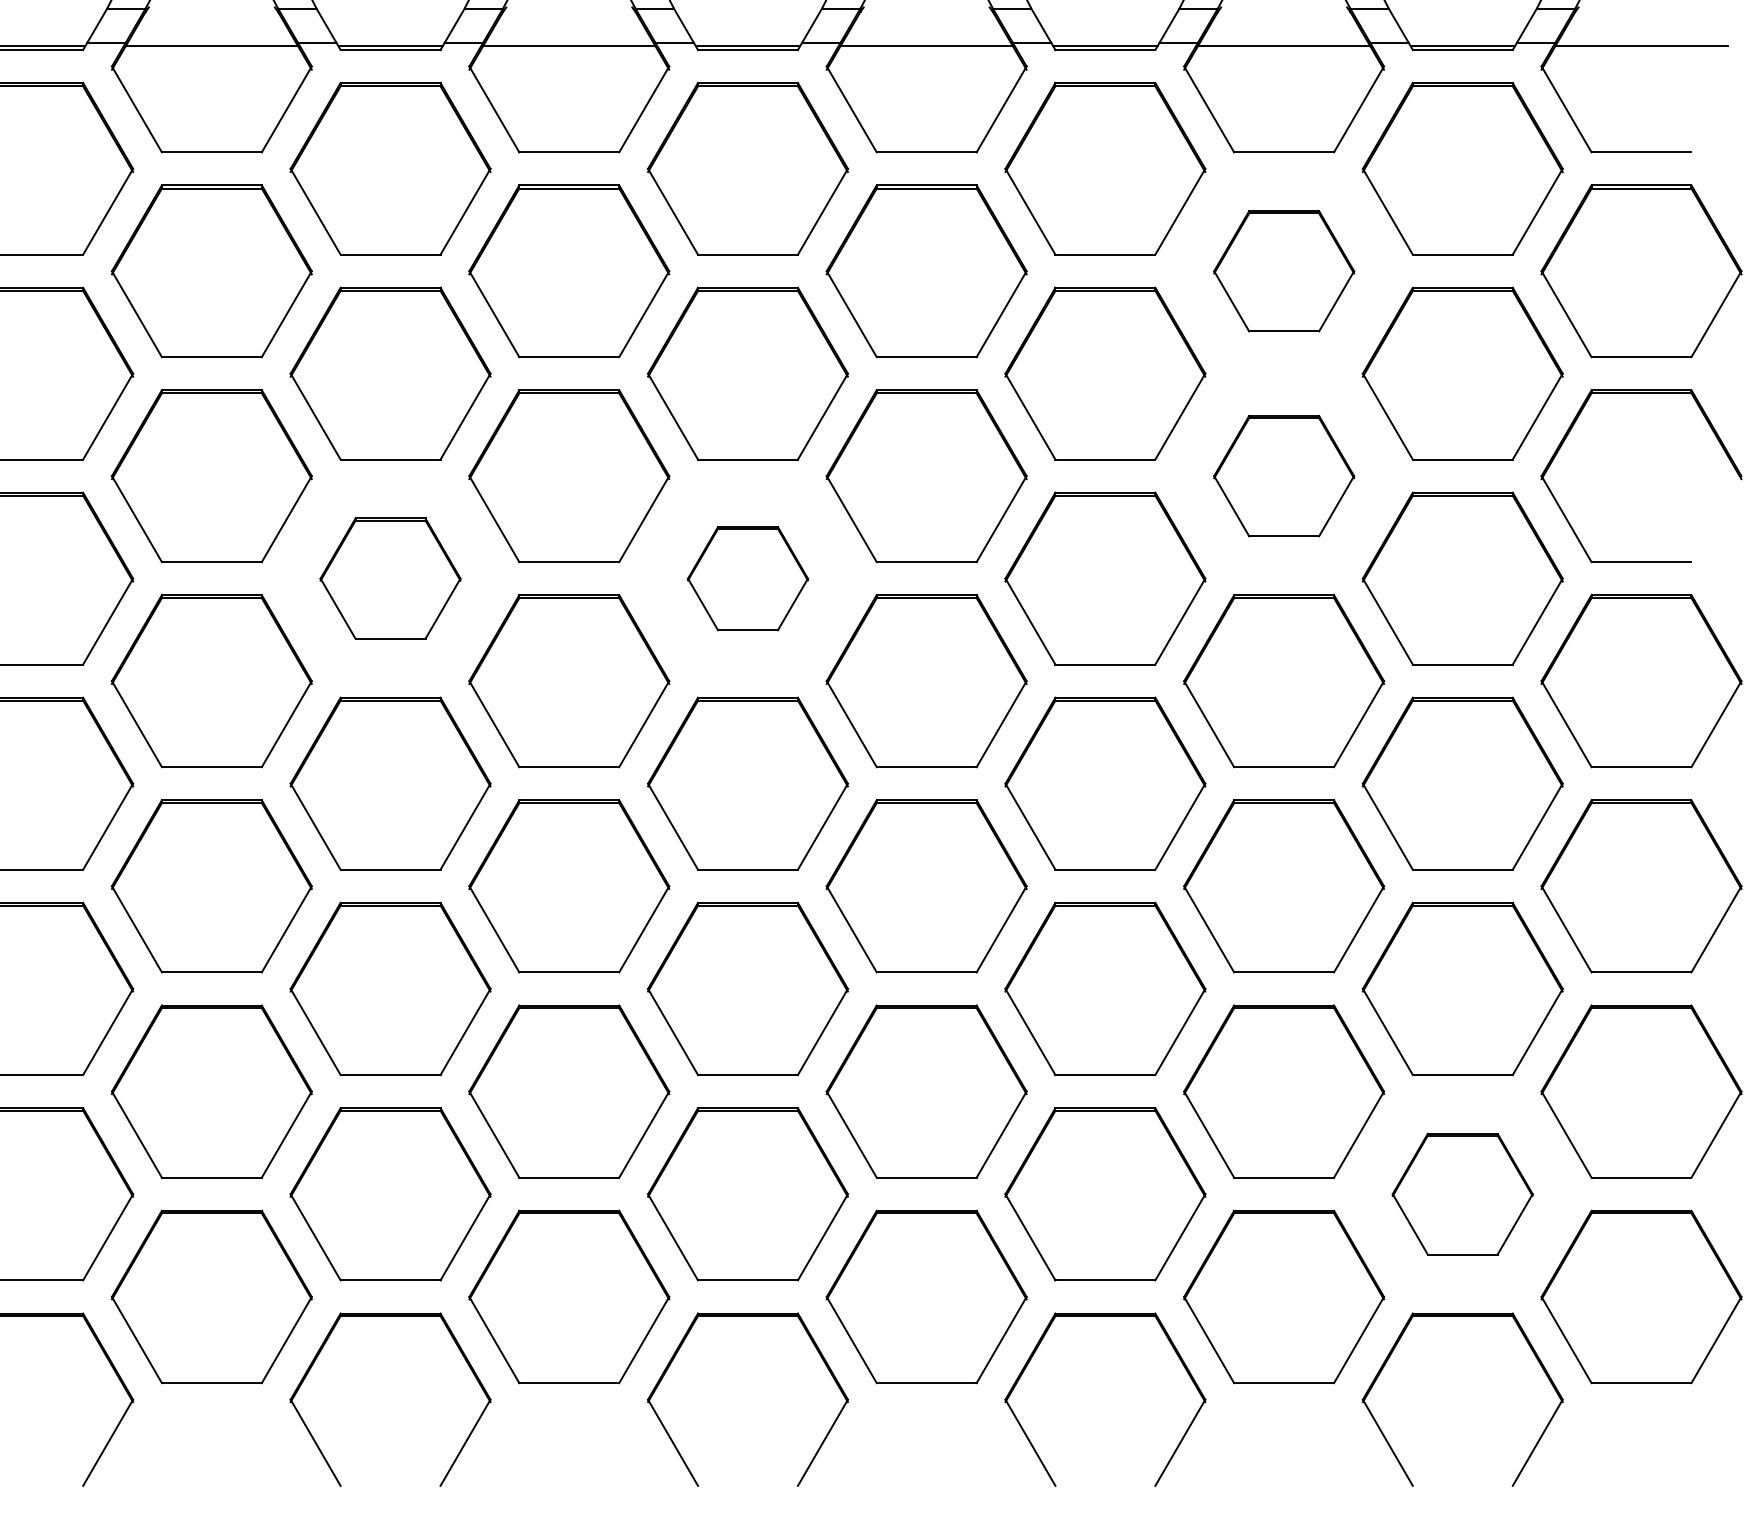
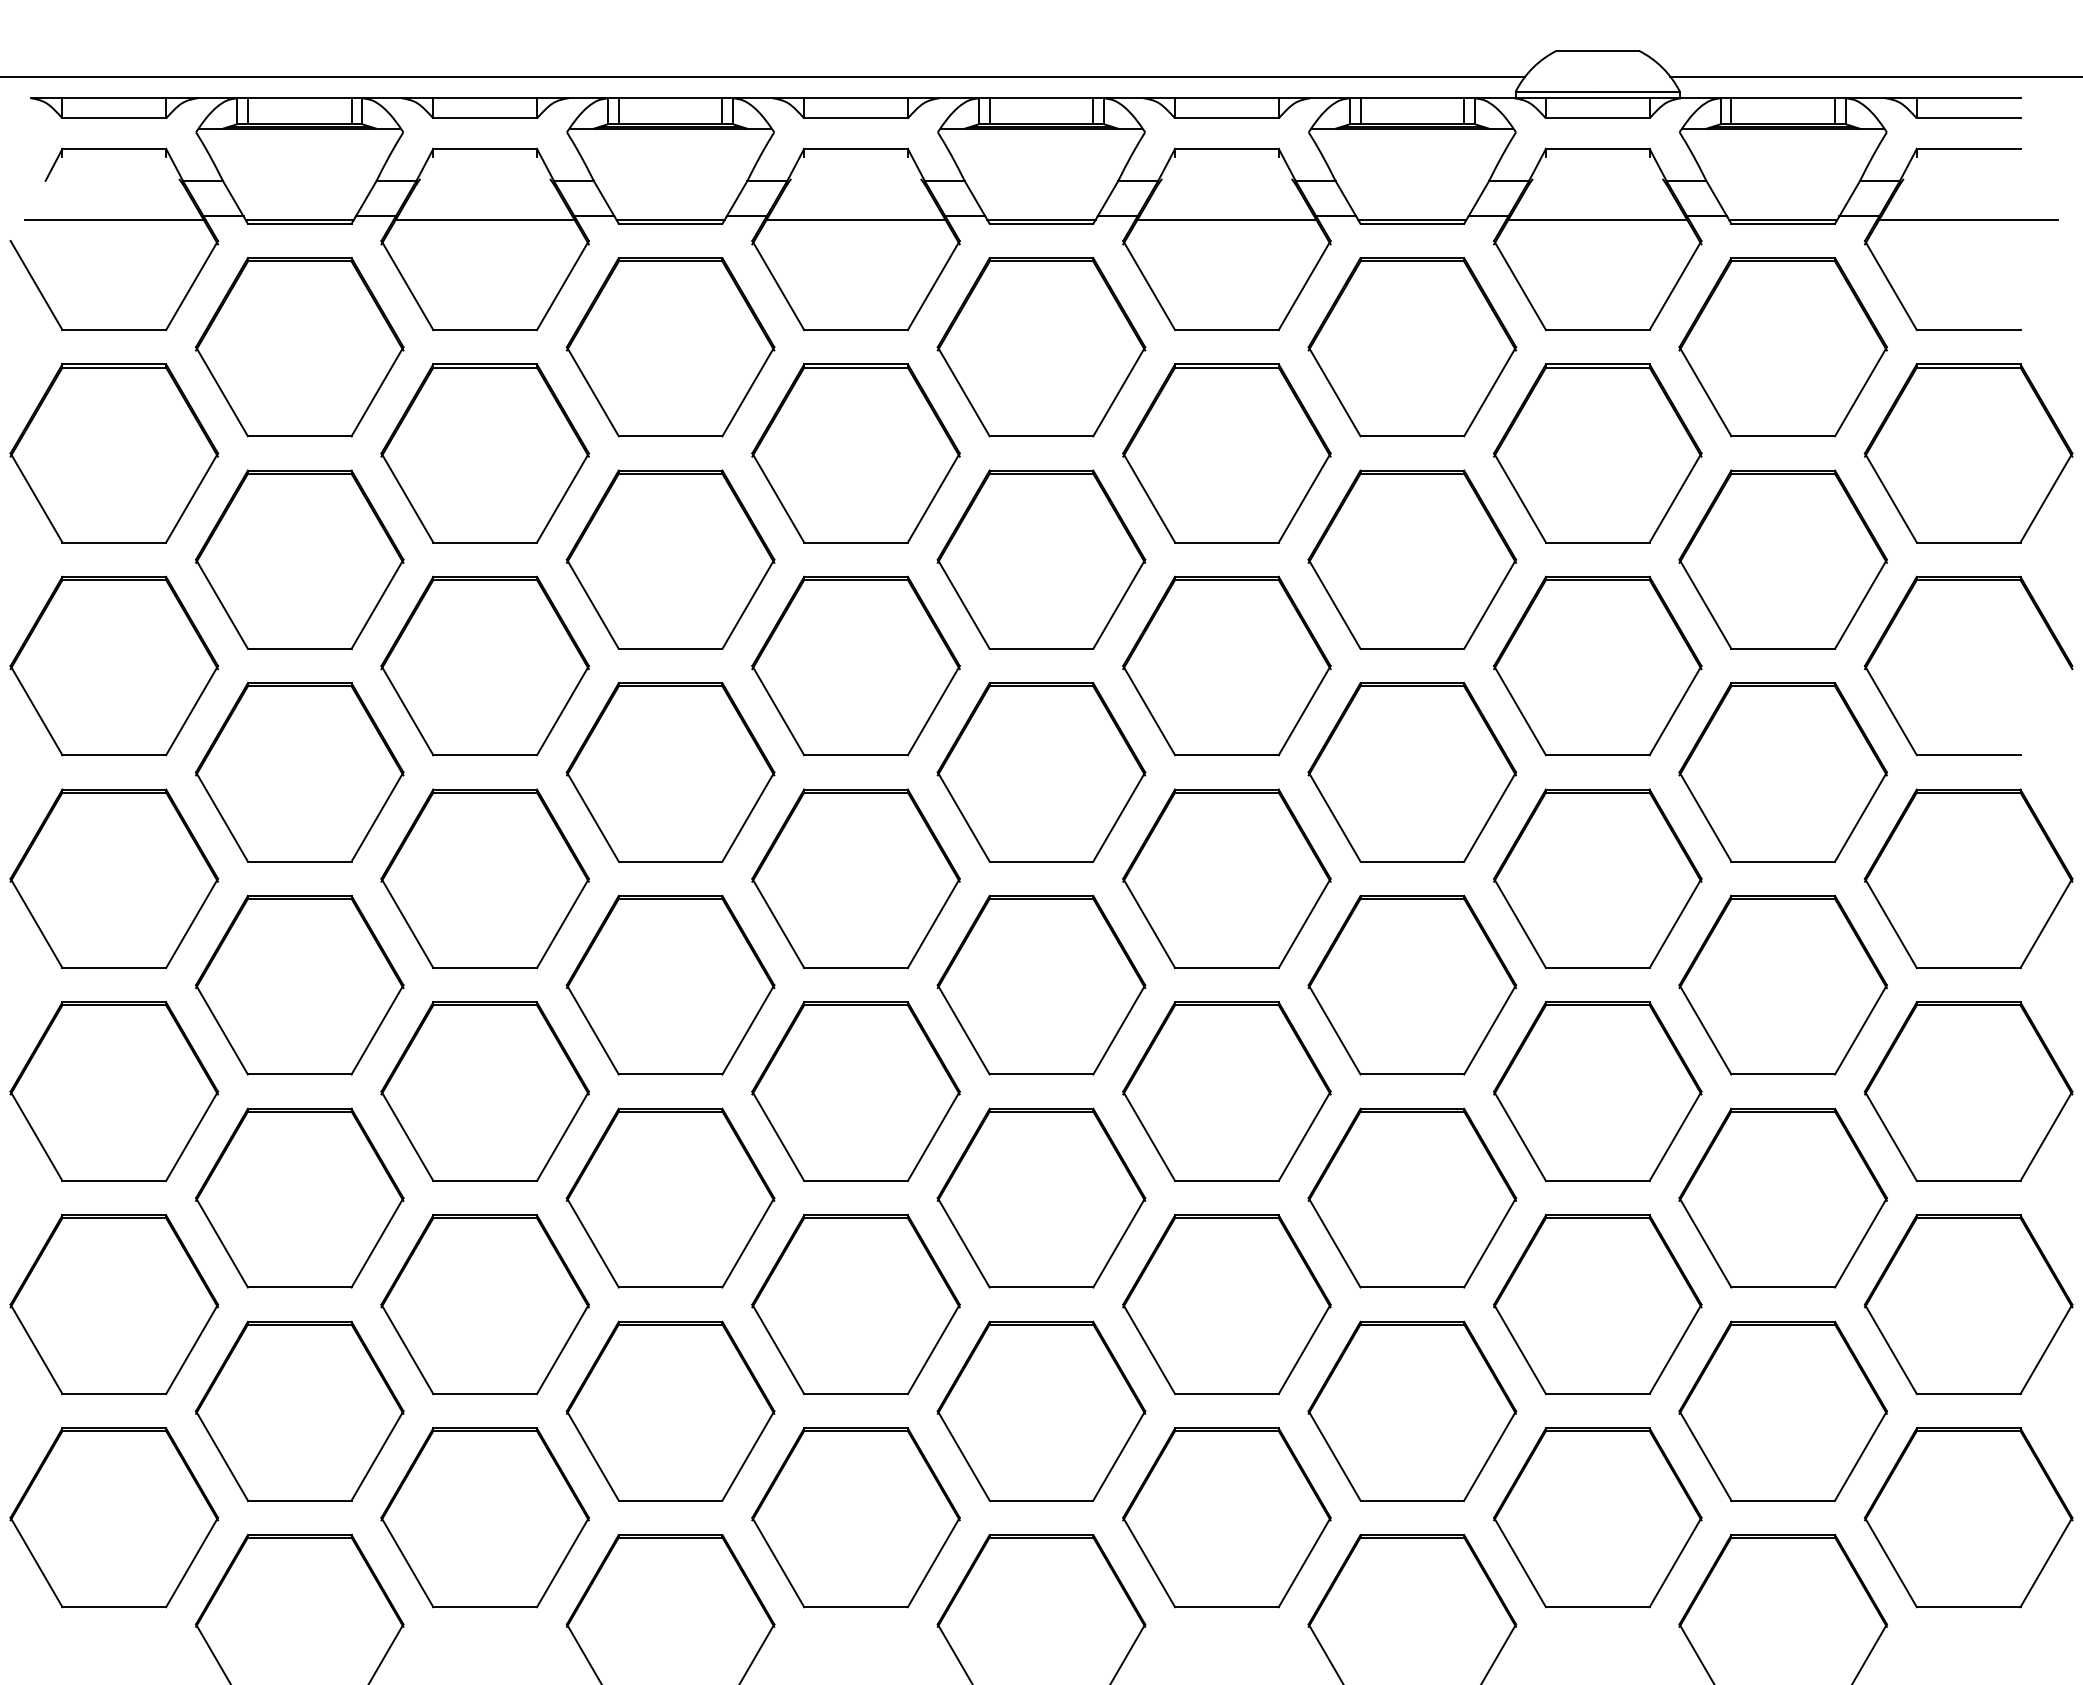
part: (1283, 271) -> (1597, 453), size x1.43
part: (1283, 475) -> (1597, 665), size x1.43
part: (390, 578) -> (670, 772), size x1.43
part: (747, 578) -> (1041, 772), size x1.67
part: (1462, 1193) -> (1782, 1410), size x1.43

